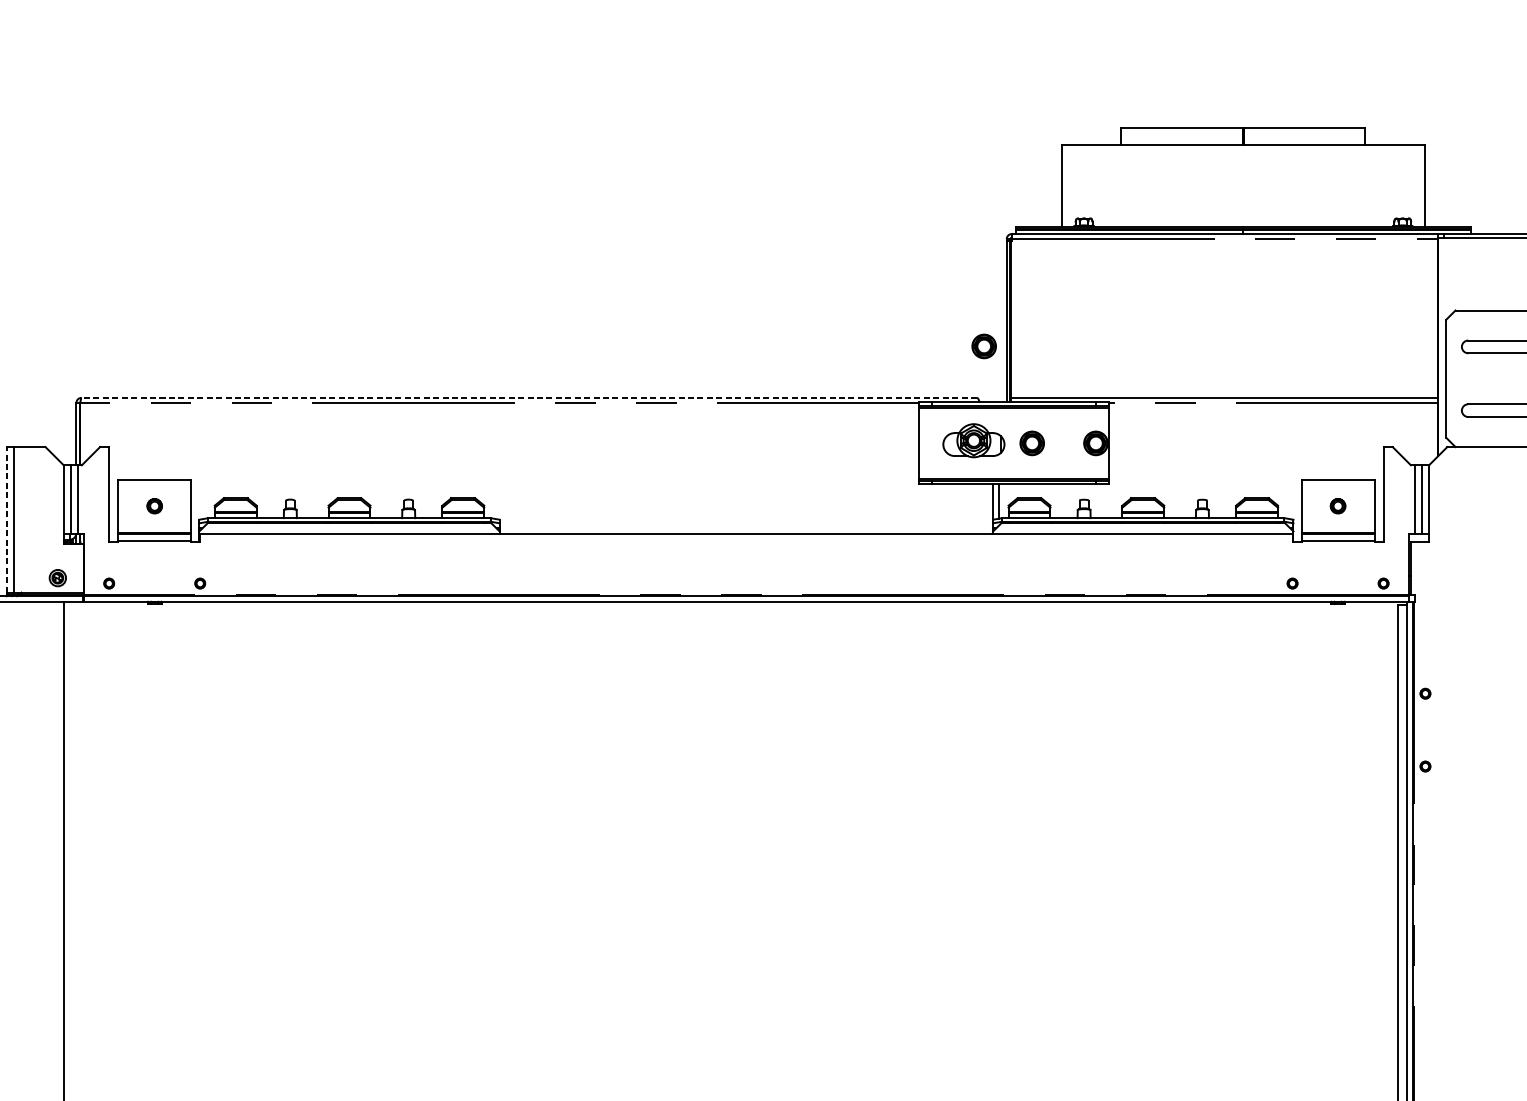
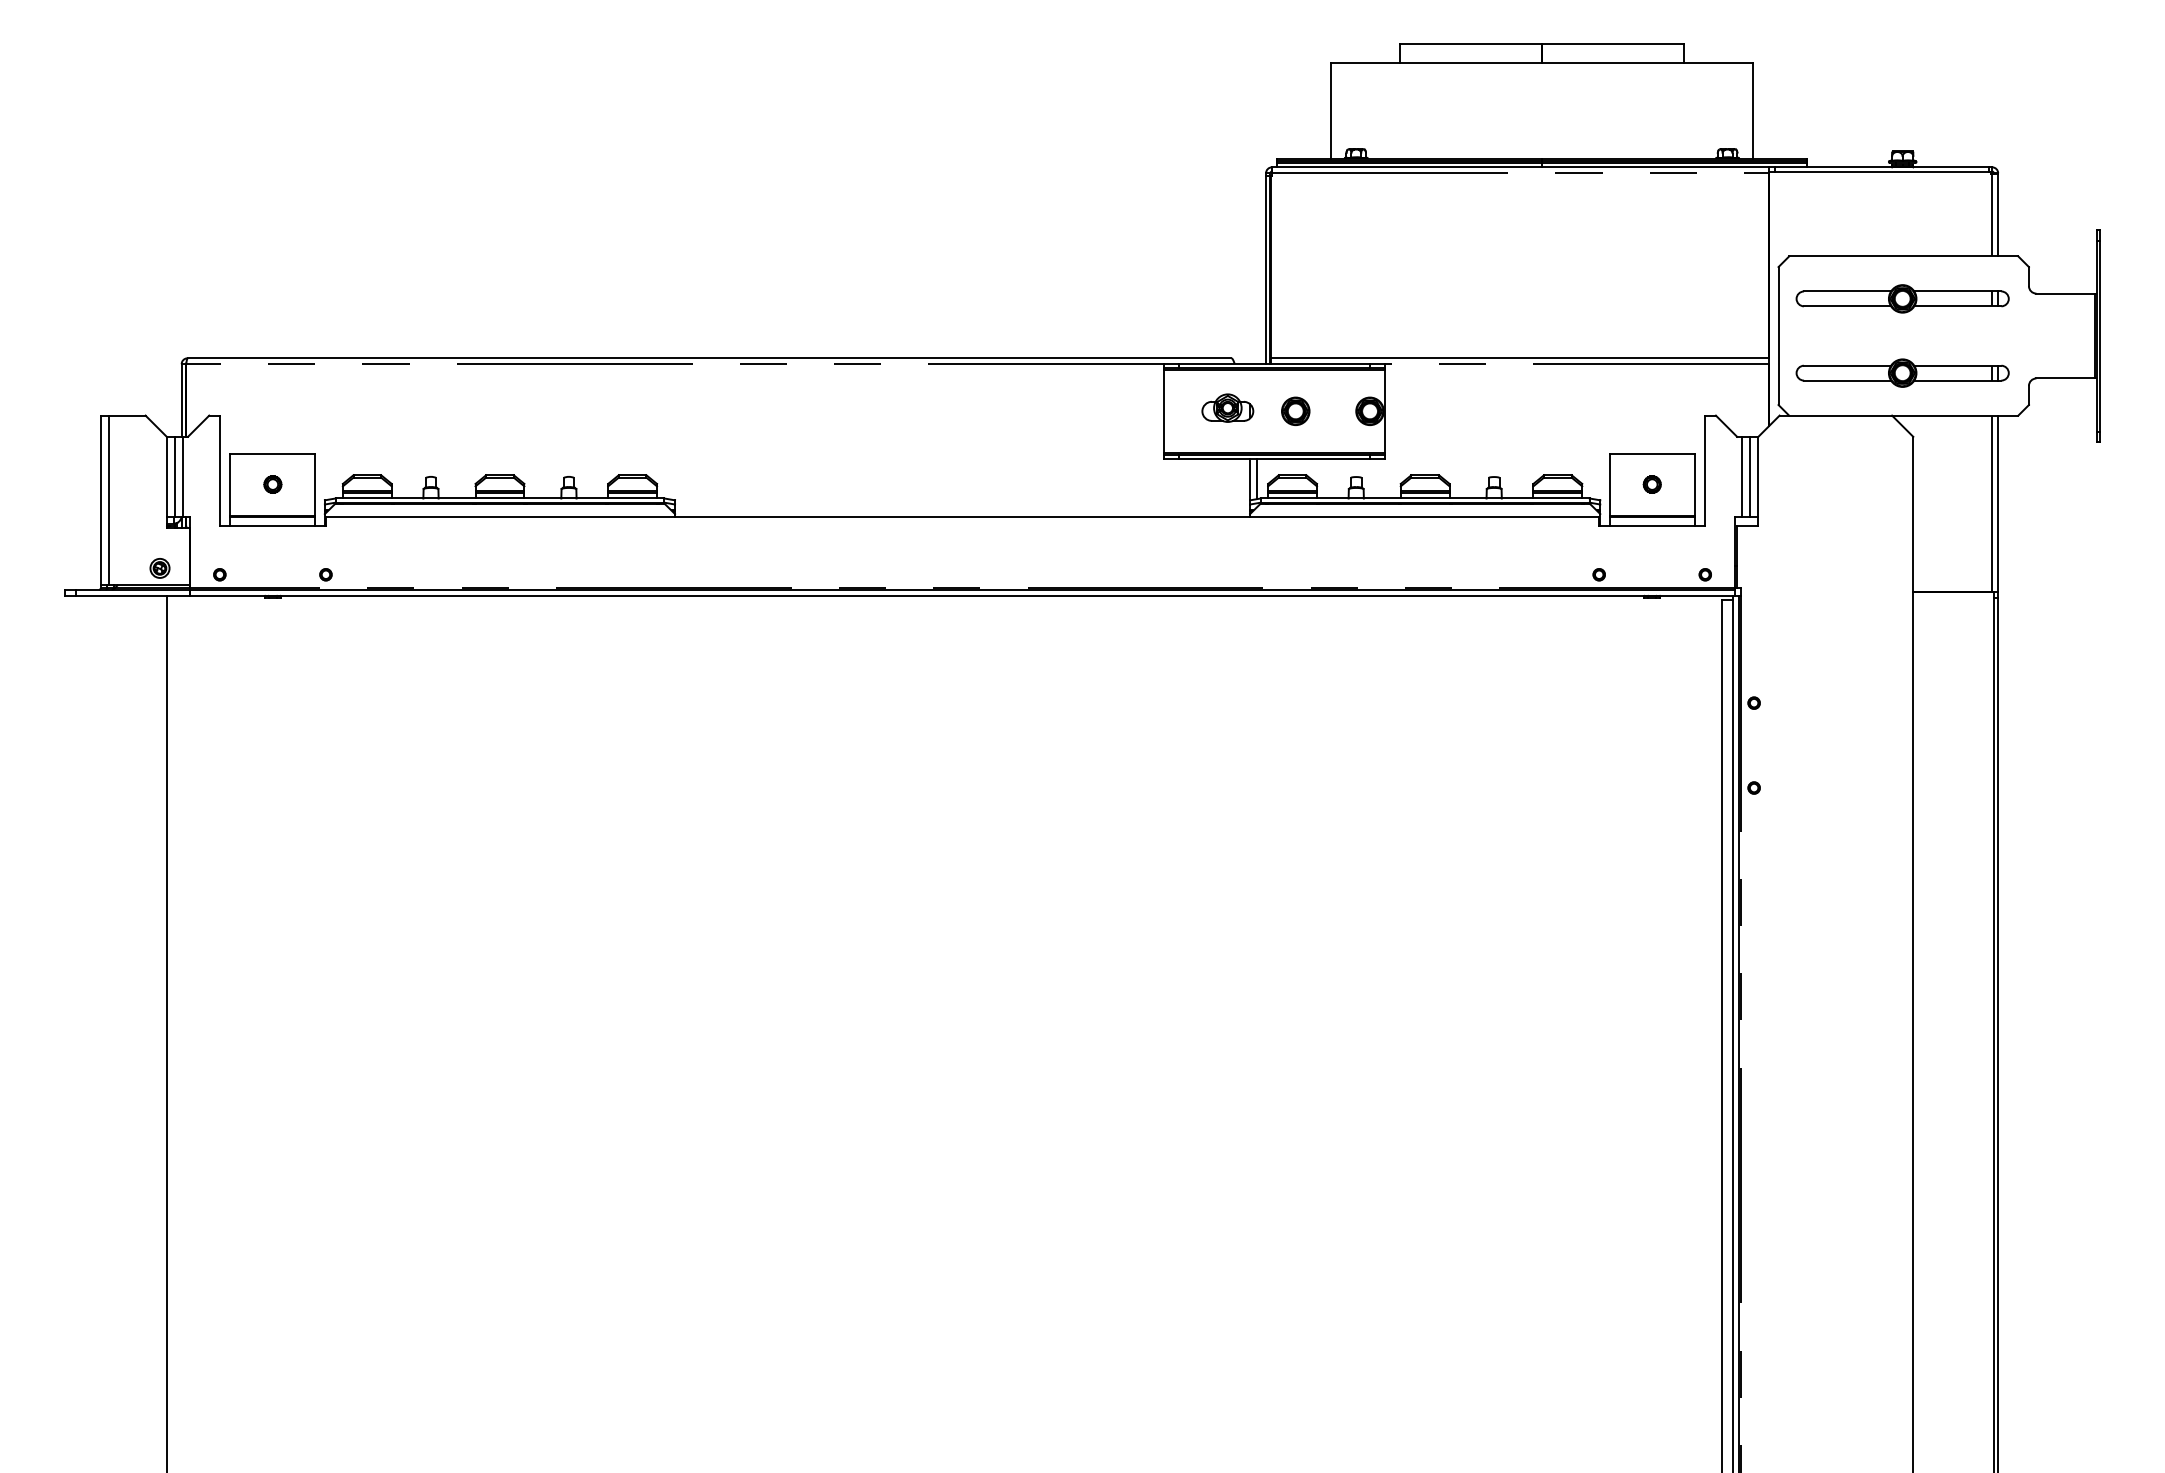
part: (983, 345) -> (1239, 297), removed
line: (529, 398) -> (709, 358), dashed -> solid
part: (973, 440) -> (1227, 407), size x0.71
line: (7, 519) -> (101, 500), dashed -> solid

